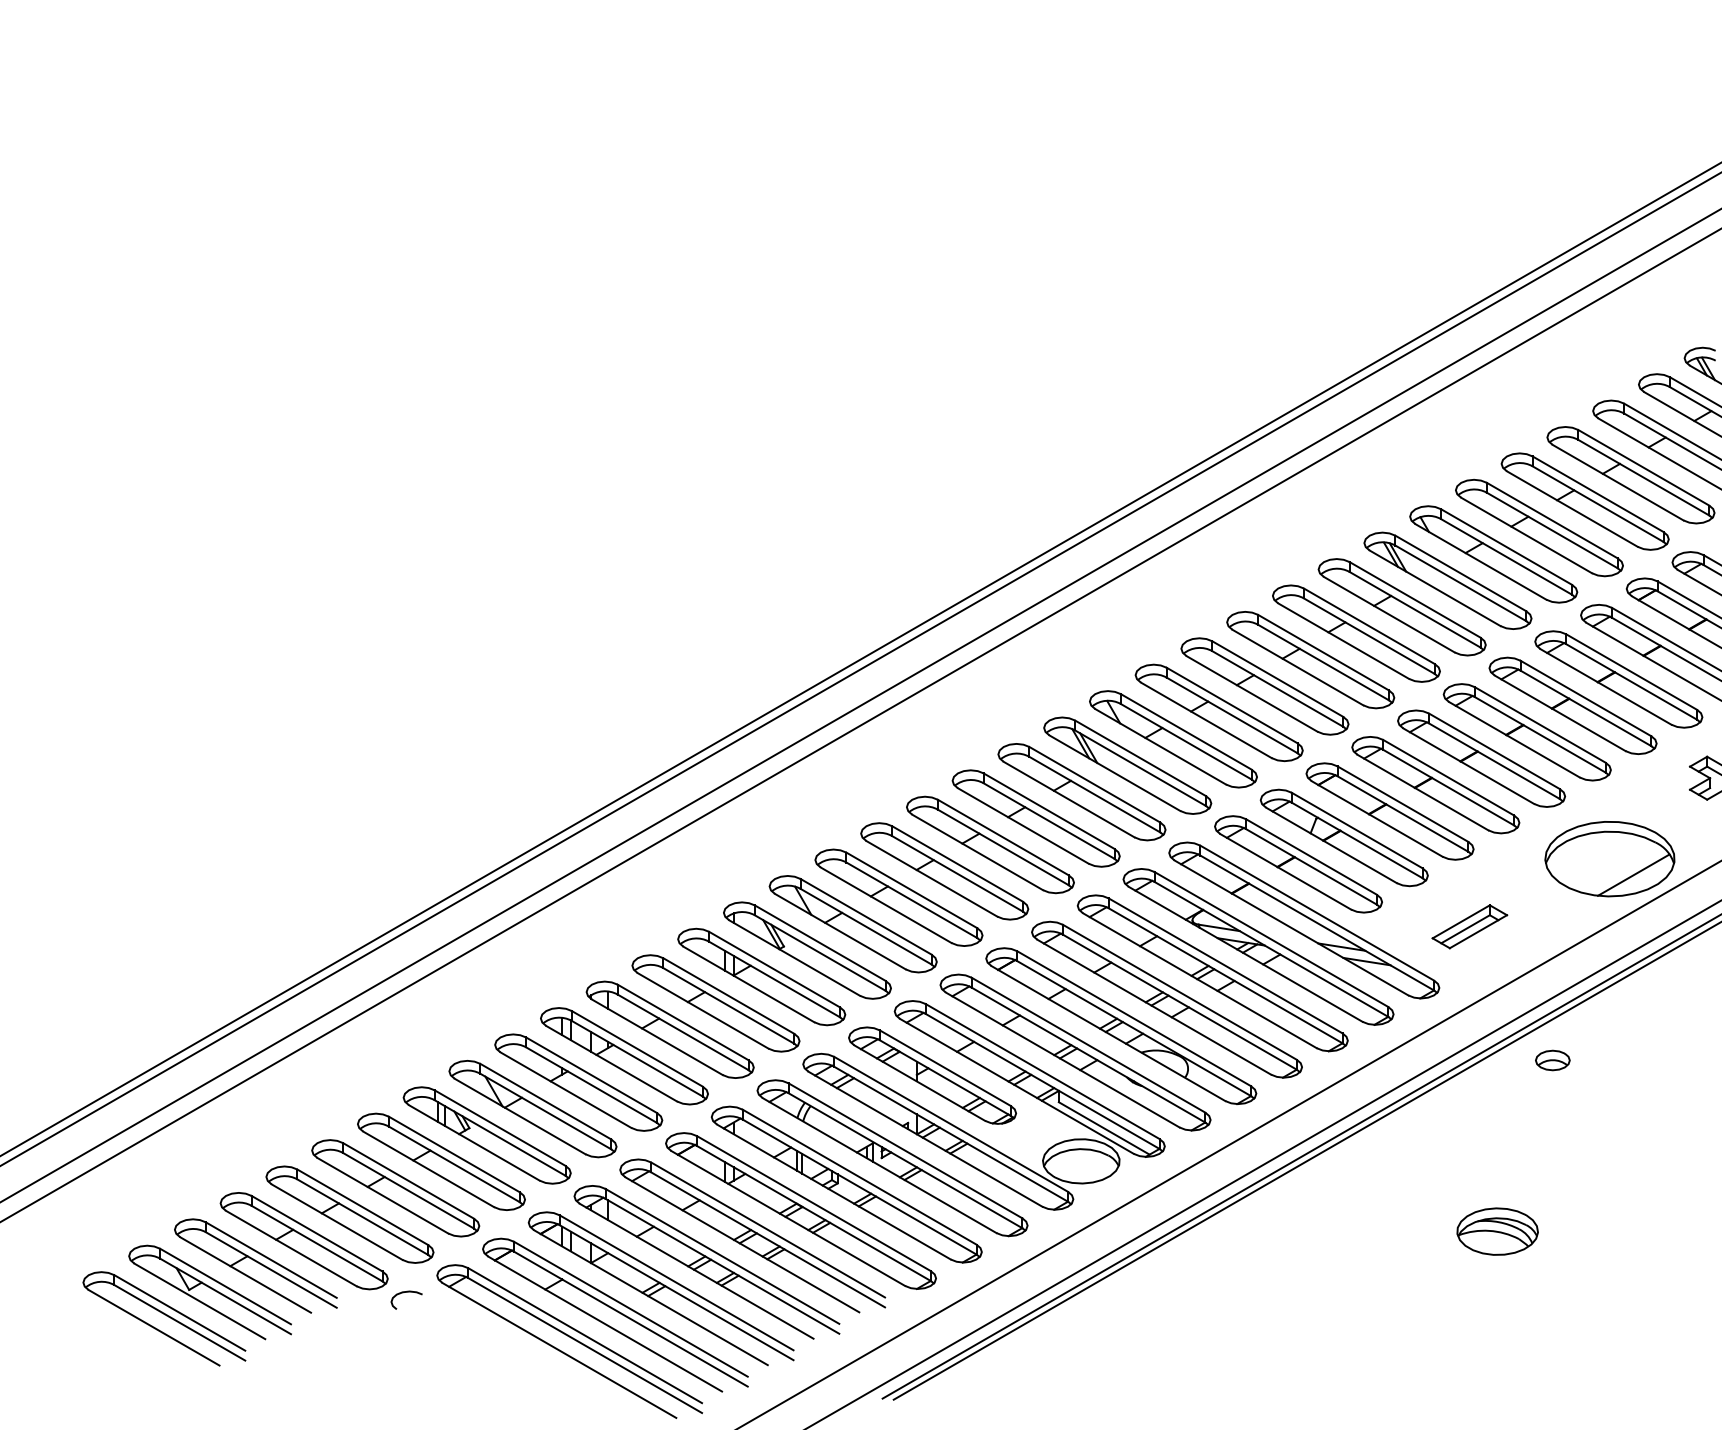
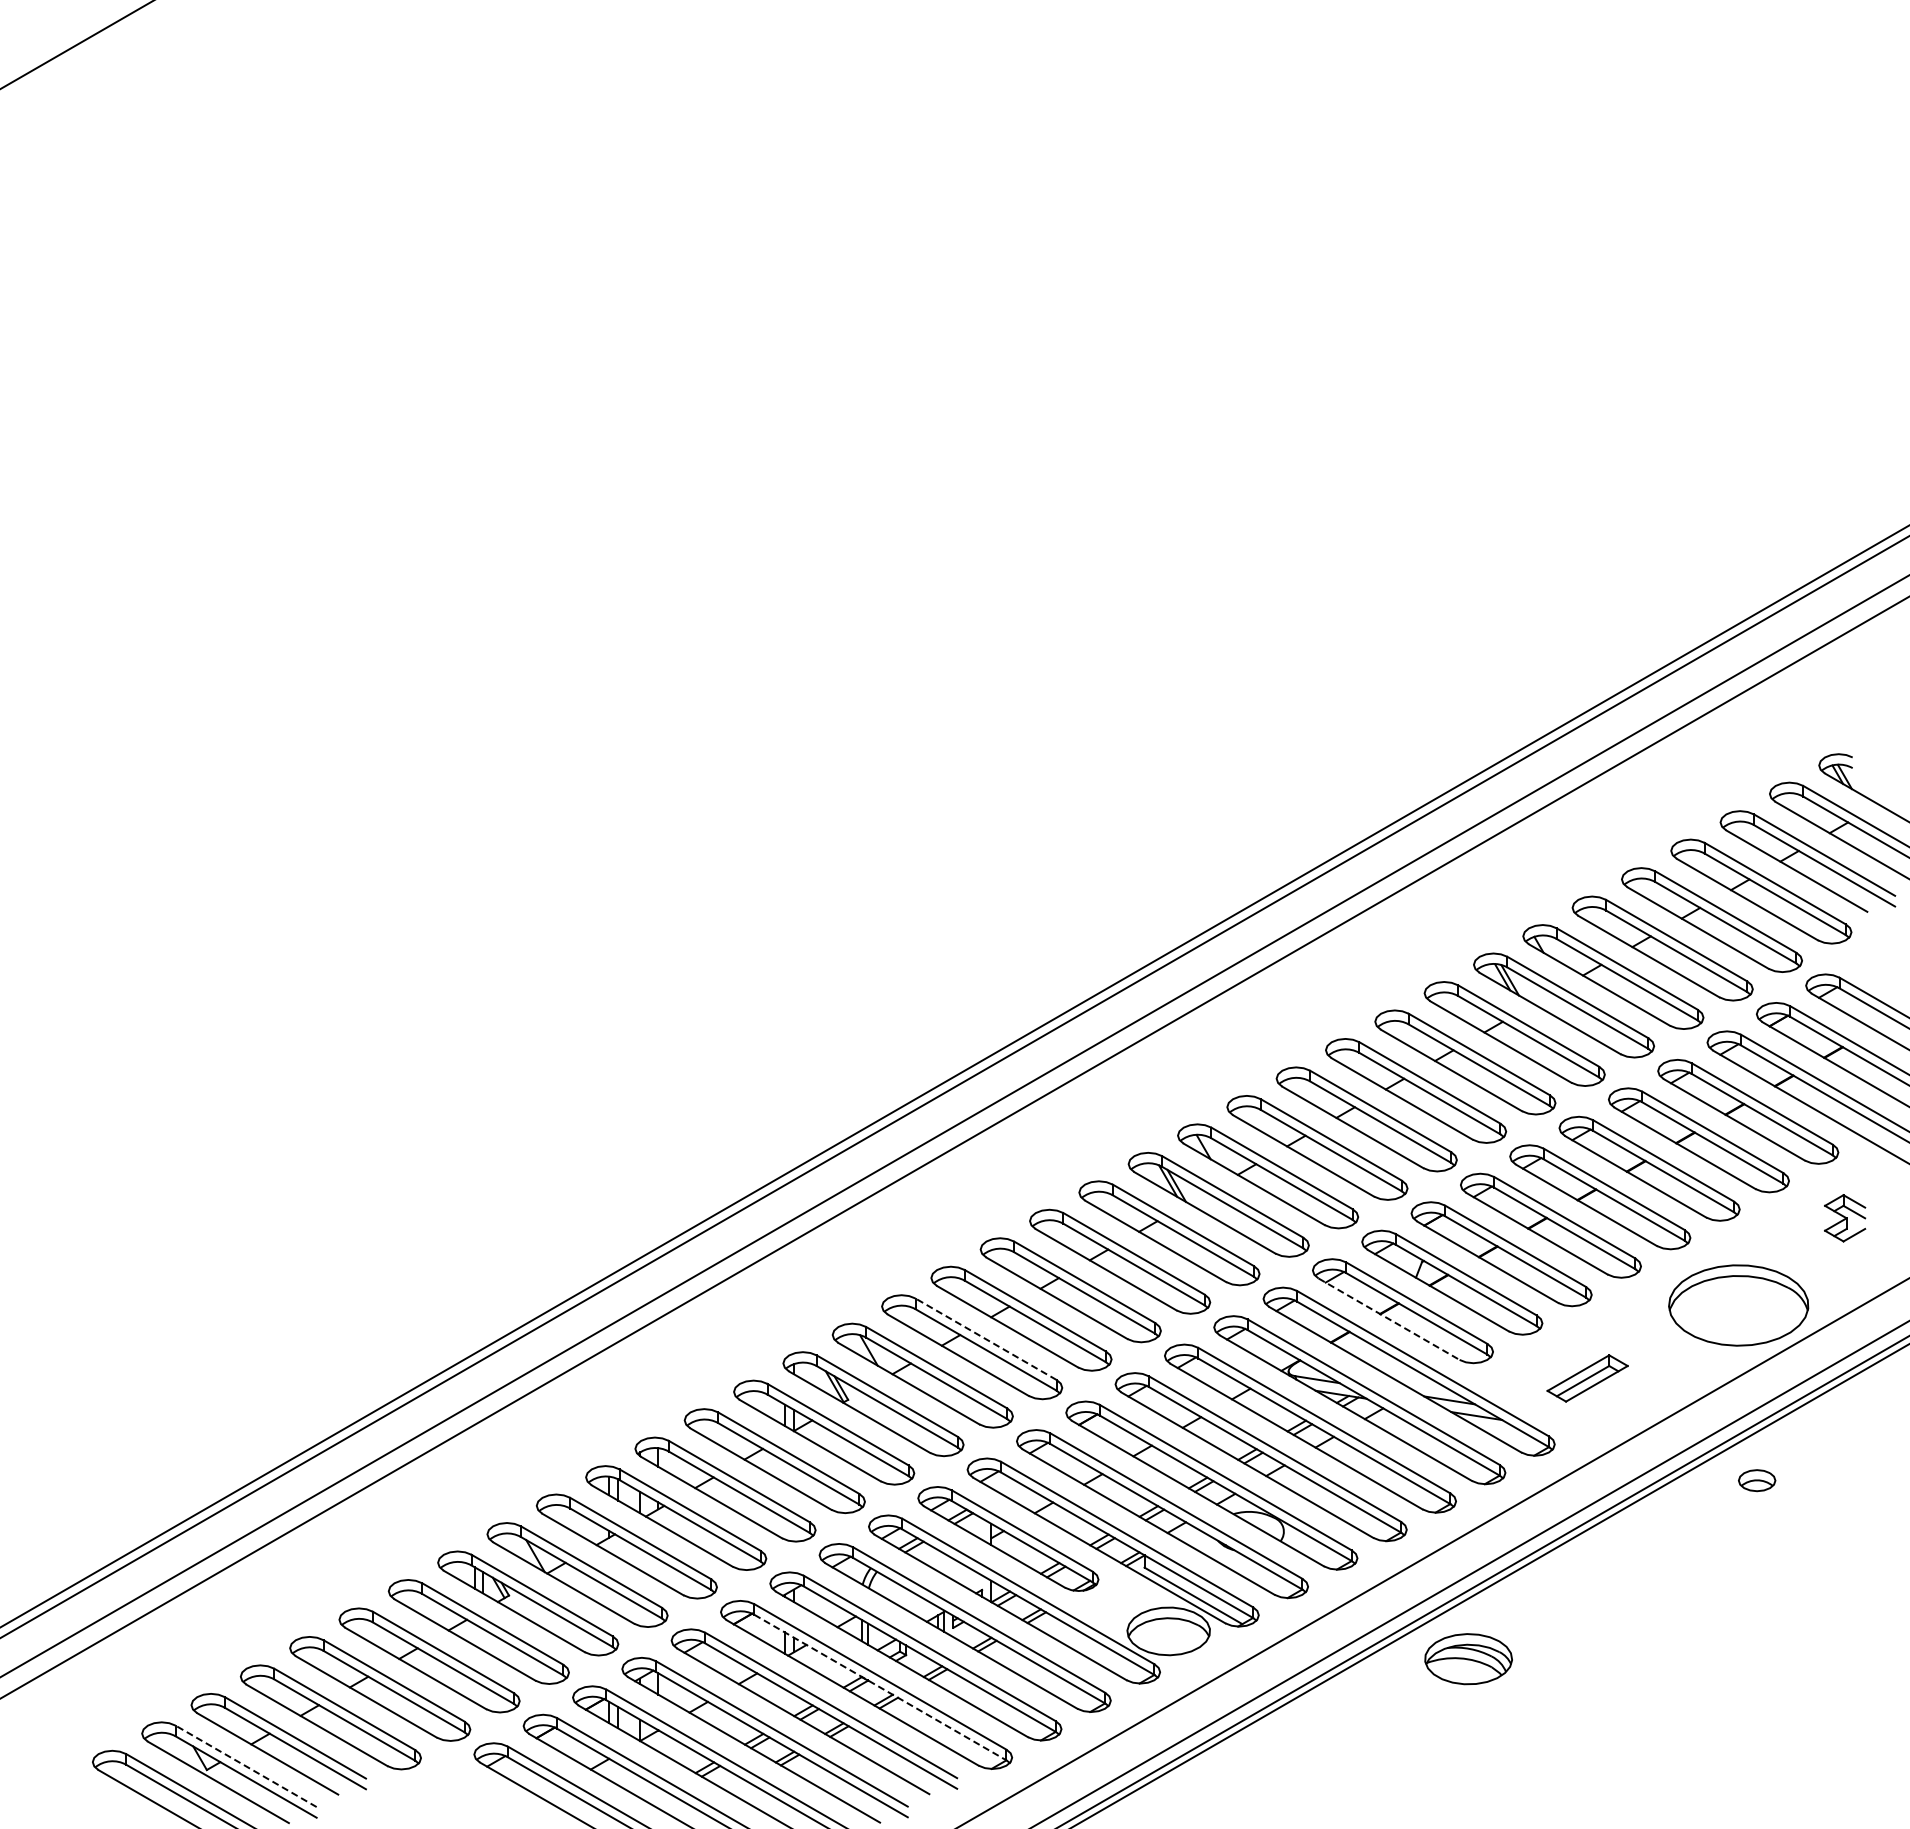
line: (1286, 872) -> (1389, 1319), solid -> dashed
line: (1632, 874) -> (1763, 1322), removed
line: (911, 889) -> (985, 1338), solid -> dashed
part: (1553, 1060) -> (1757, 1480), moved
line: (813, 1213) -> (880, 1687), solid -> dashed
part: (1497, 1231) -> (1468, 1659), moved
line: (225, 1286) -> (245, 1766), solid -> dashed
curve: (405, 1293) -> (440, 1773), removed

